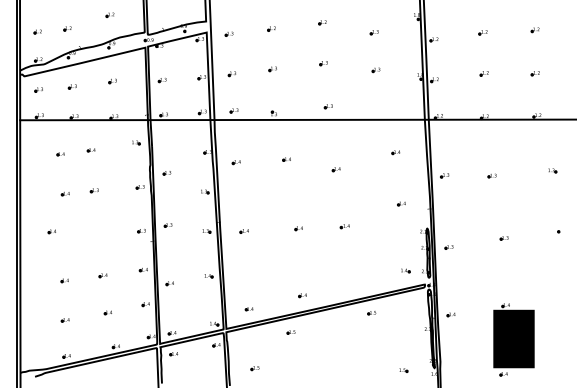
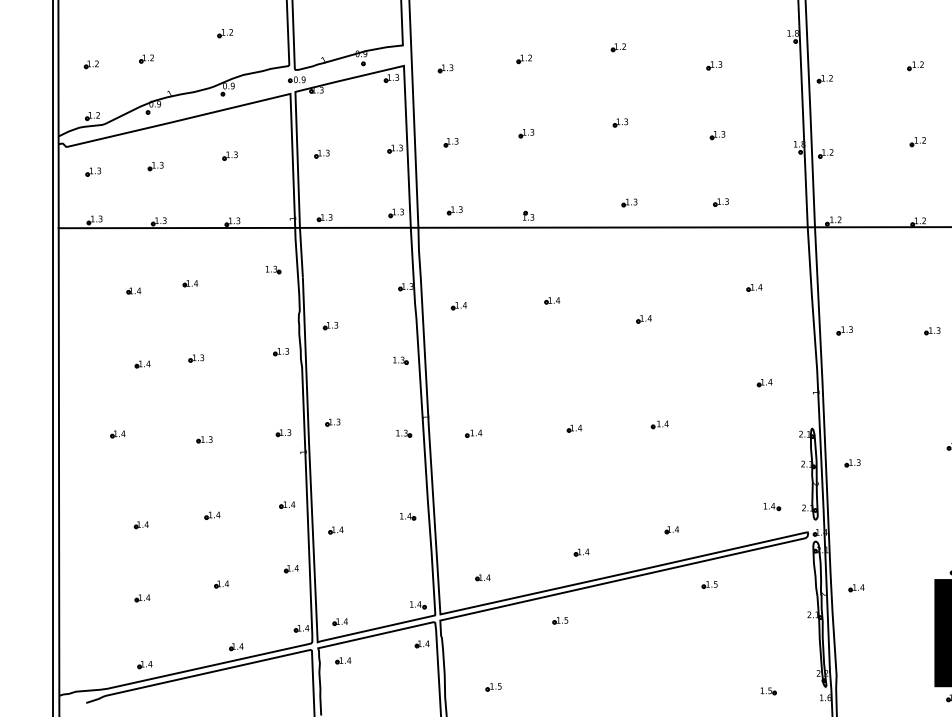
part: (377, 106) -> (720, 202), added
part: (98, 234) -> (203, 439), added
part: (351, 283) -> (671, 530), added

